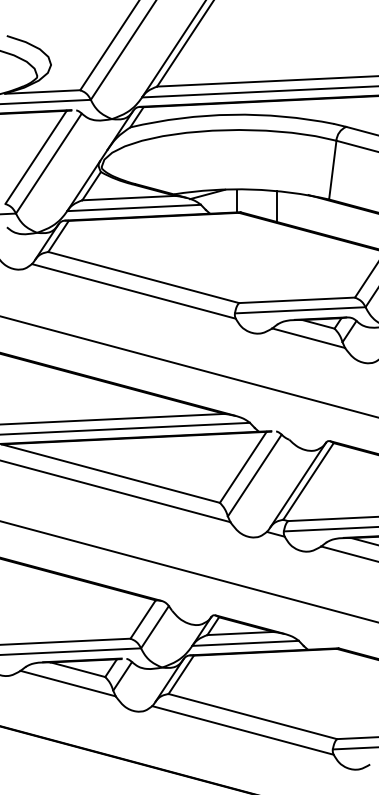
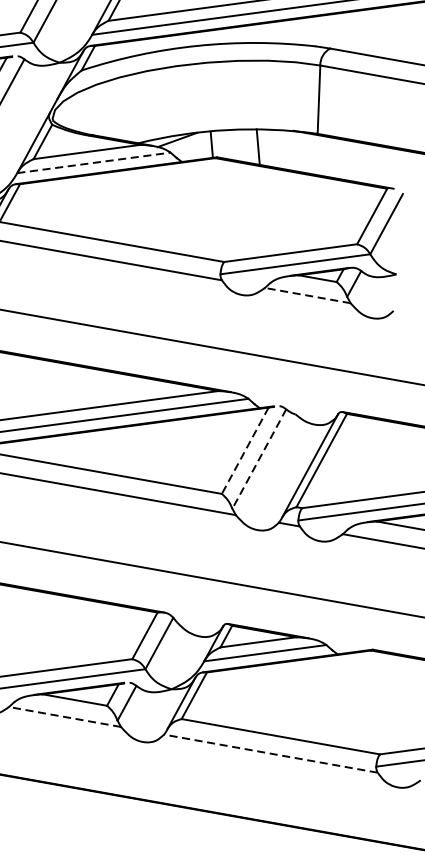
line: (134, 207) -> (94, 162), solid -> dashed
line: (308, 338) -> (307, 295), solid -> dashed
line: (243, 467) -> (245, 450), solid -> dashed
line: (254, 475) -> (258, 459), solid -> dashed
line: (67, 683) -> (64, 716), solid -> dashed
line: (242, 730) -> (270, 753), solid -> dashed

